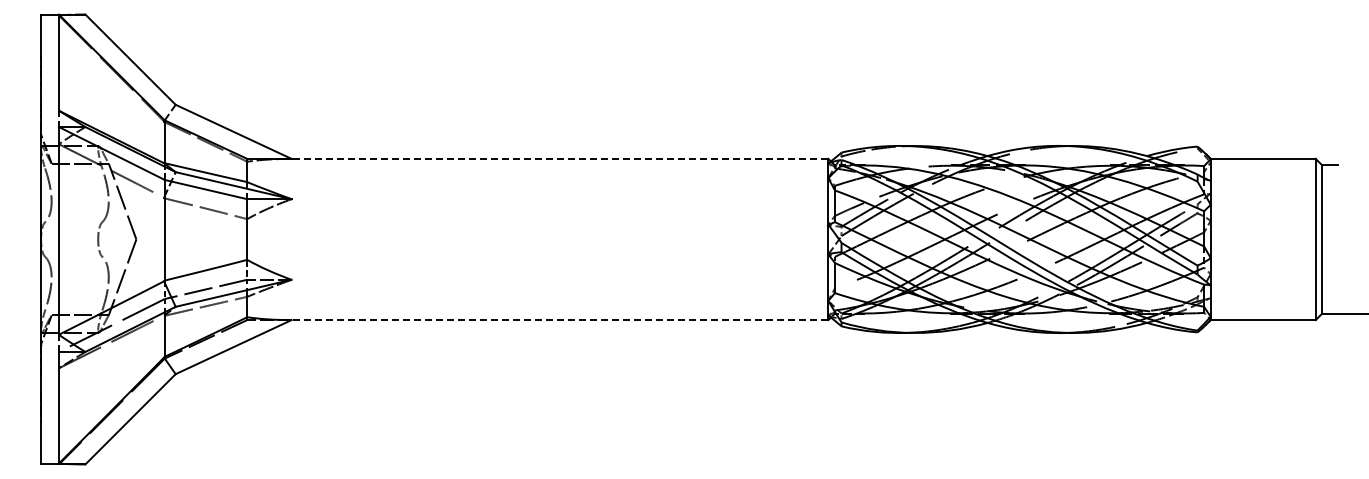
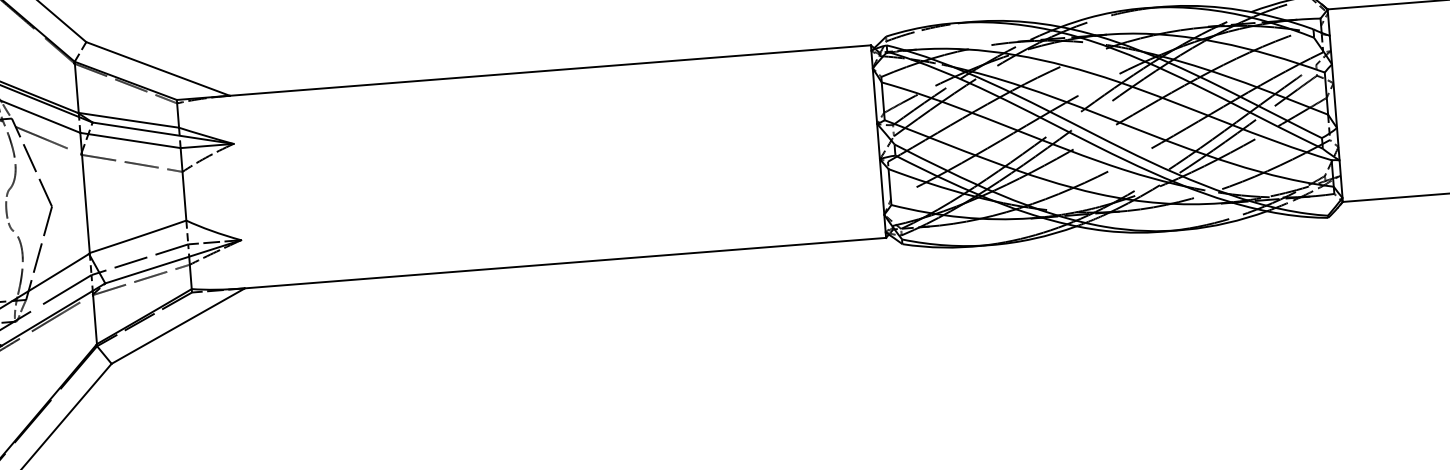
line: (559, 158) -> (549, 70), dashed -> solid
line: (559, 320) -> (564, 263), dashed -> solid

